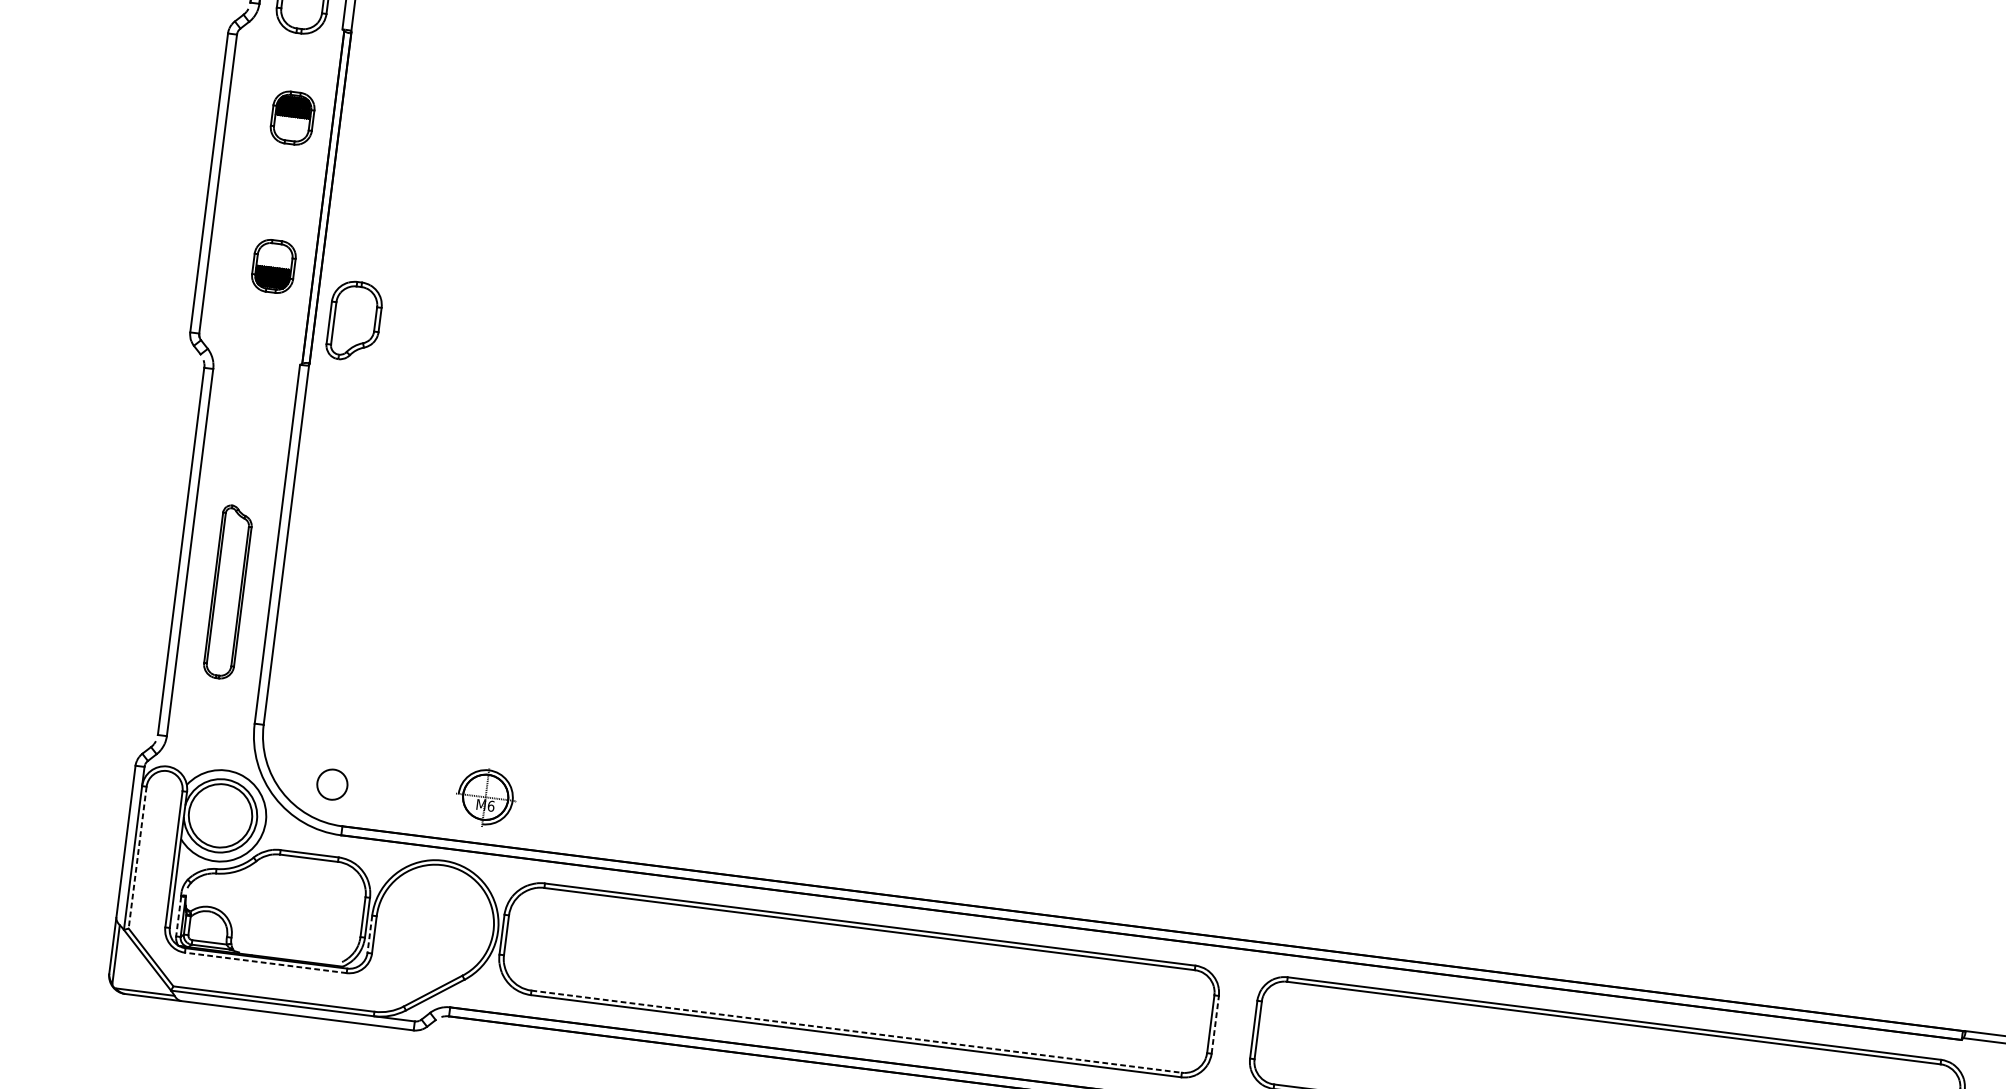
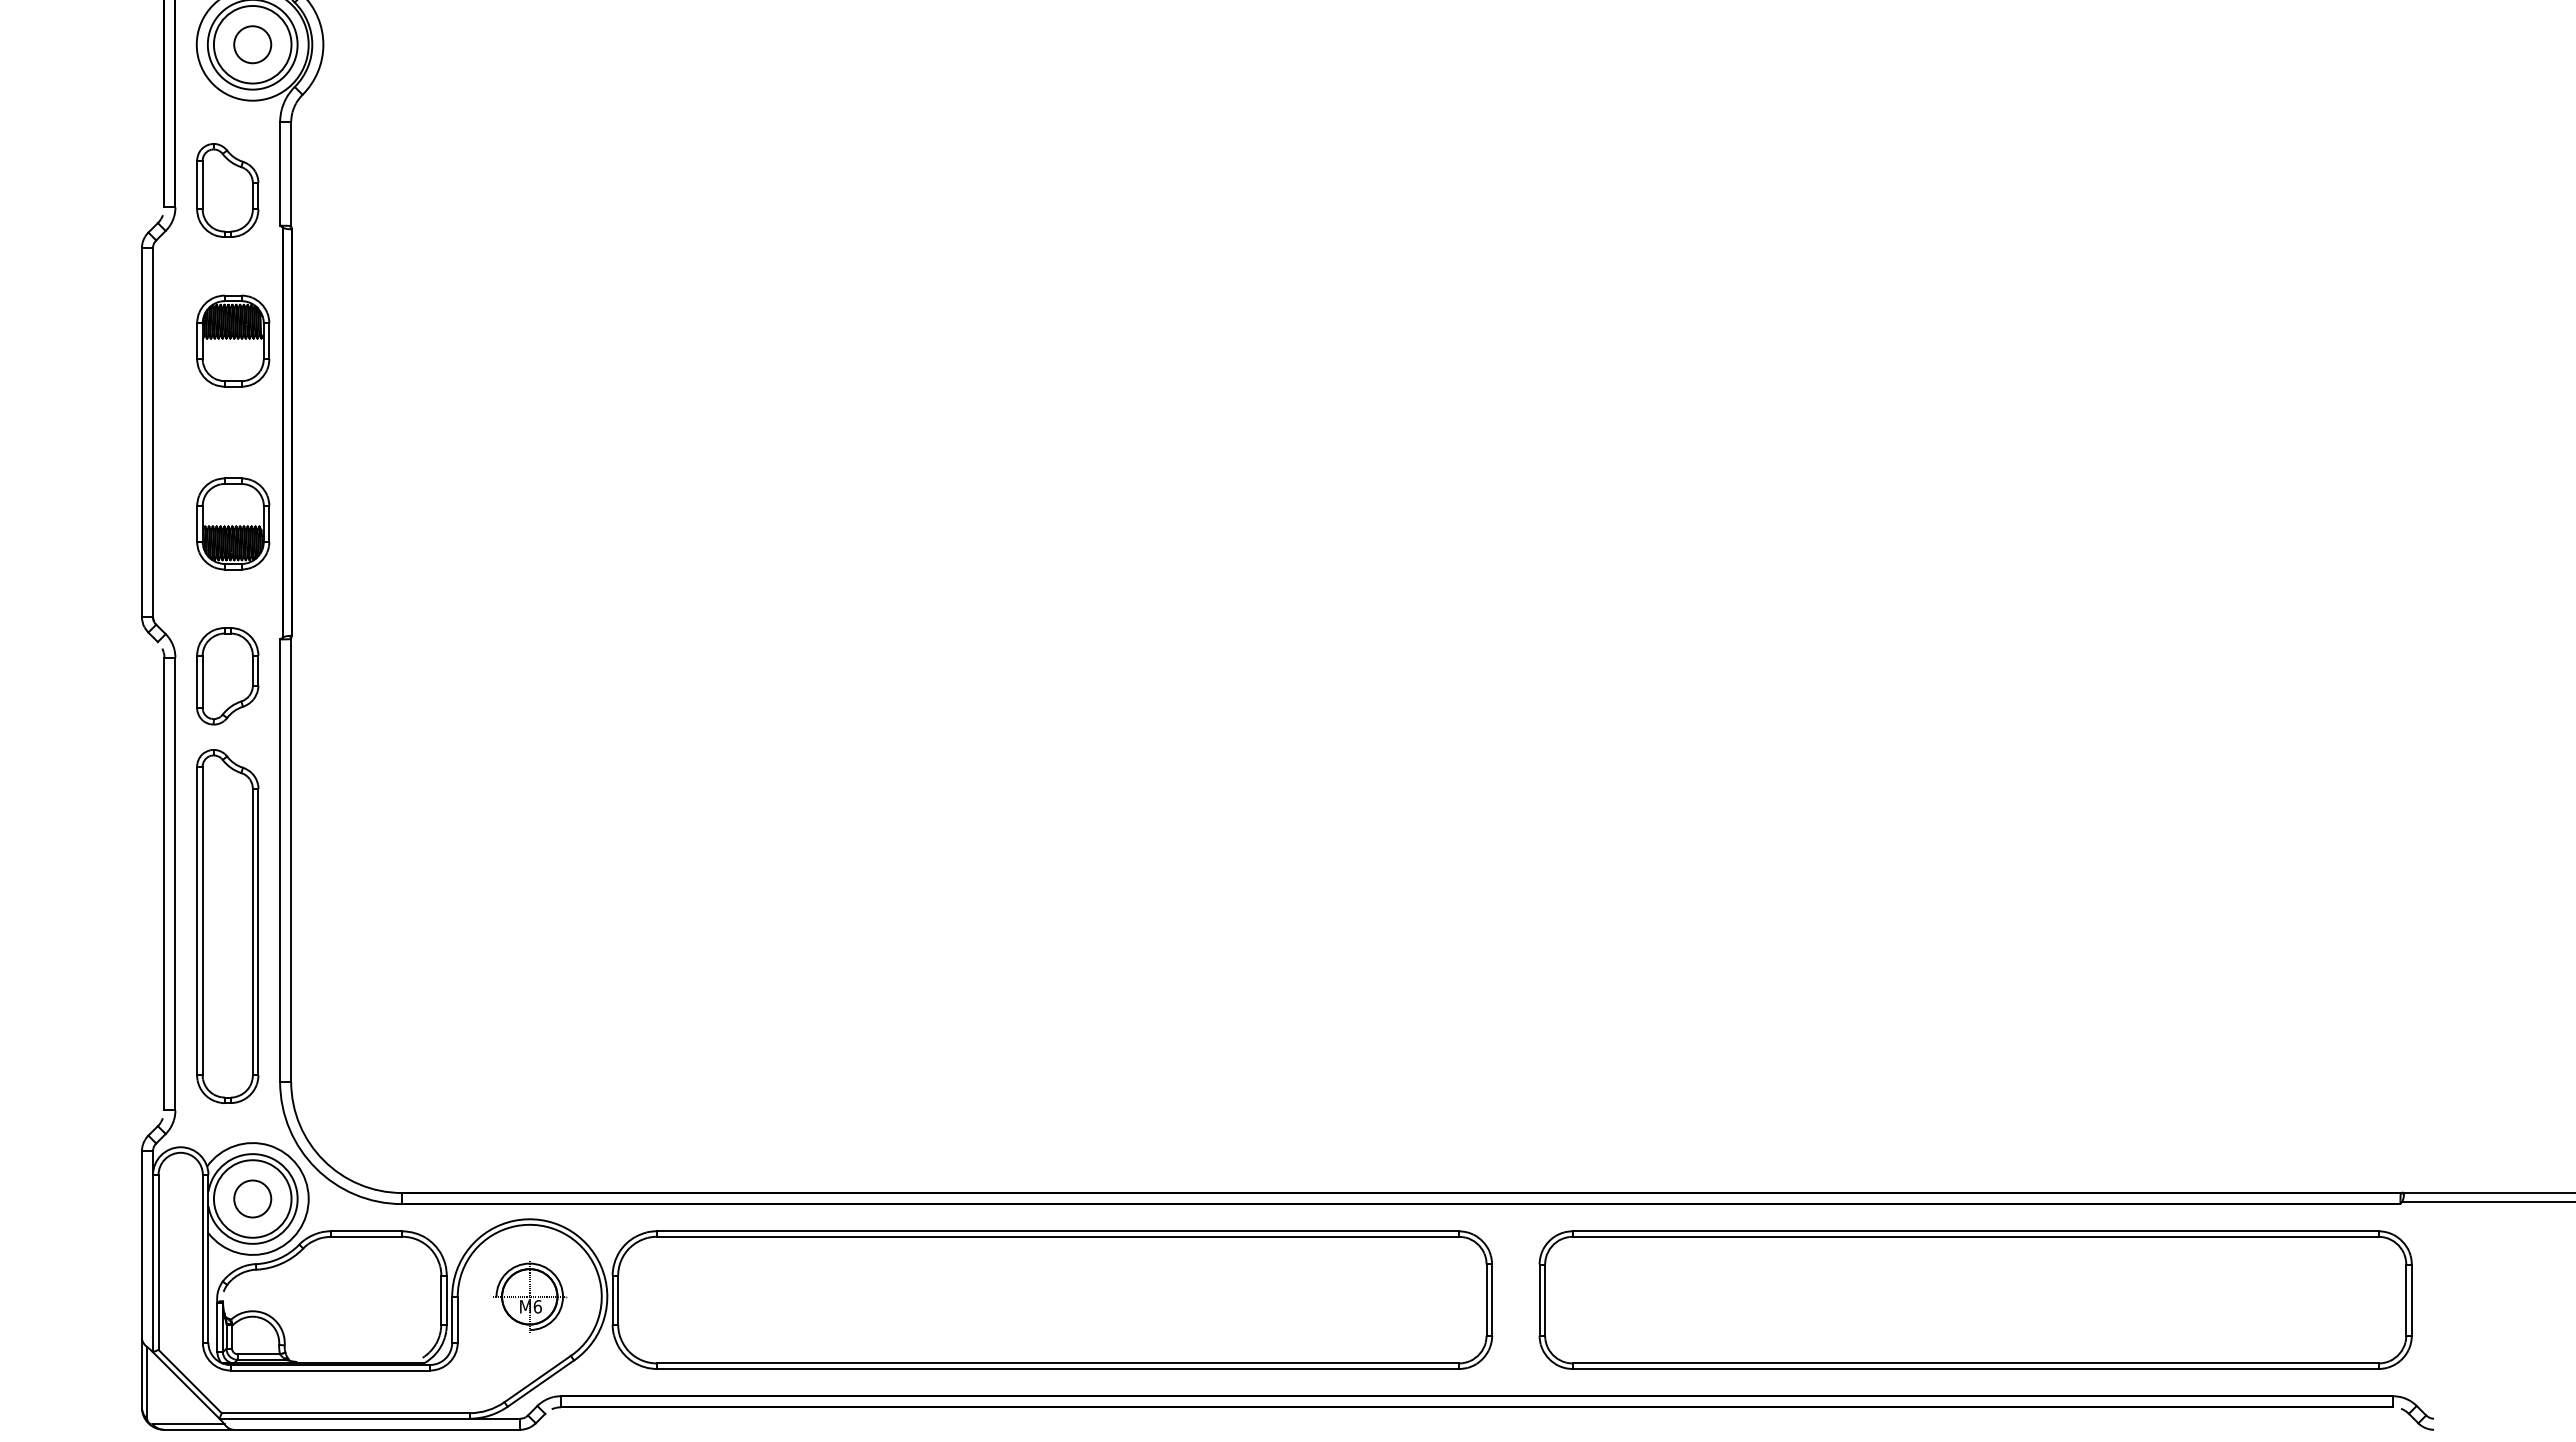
part: (292, 117) -> (233, 340), size x1.43
part: (274, 266) -> (233, 523), size x1.43
part: (354, 321) -> (227, 676), moved
part: (227, 592) -> (227, 926), size x1.67
circle: (332, 784) -> (252, 1198), moved
part: (486, 797) -> (530, 1296), moved
line: (137, 857) -> (158, 1262), dashed -> solid
line: (178, 917) -> (217, 1328), dashed -> solid
line: (370, 934) -> (452, 1319), dashed -> solid
line: (266, 962) -> (330, 1370), dashed -> solid
line: (1215, 1025) -> (1492, 1300), dashed -> solid
line: (856, 1031) -> (1057, 1363), dashed -> solid

